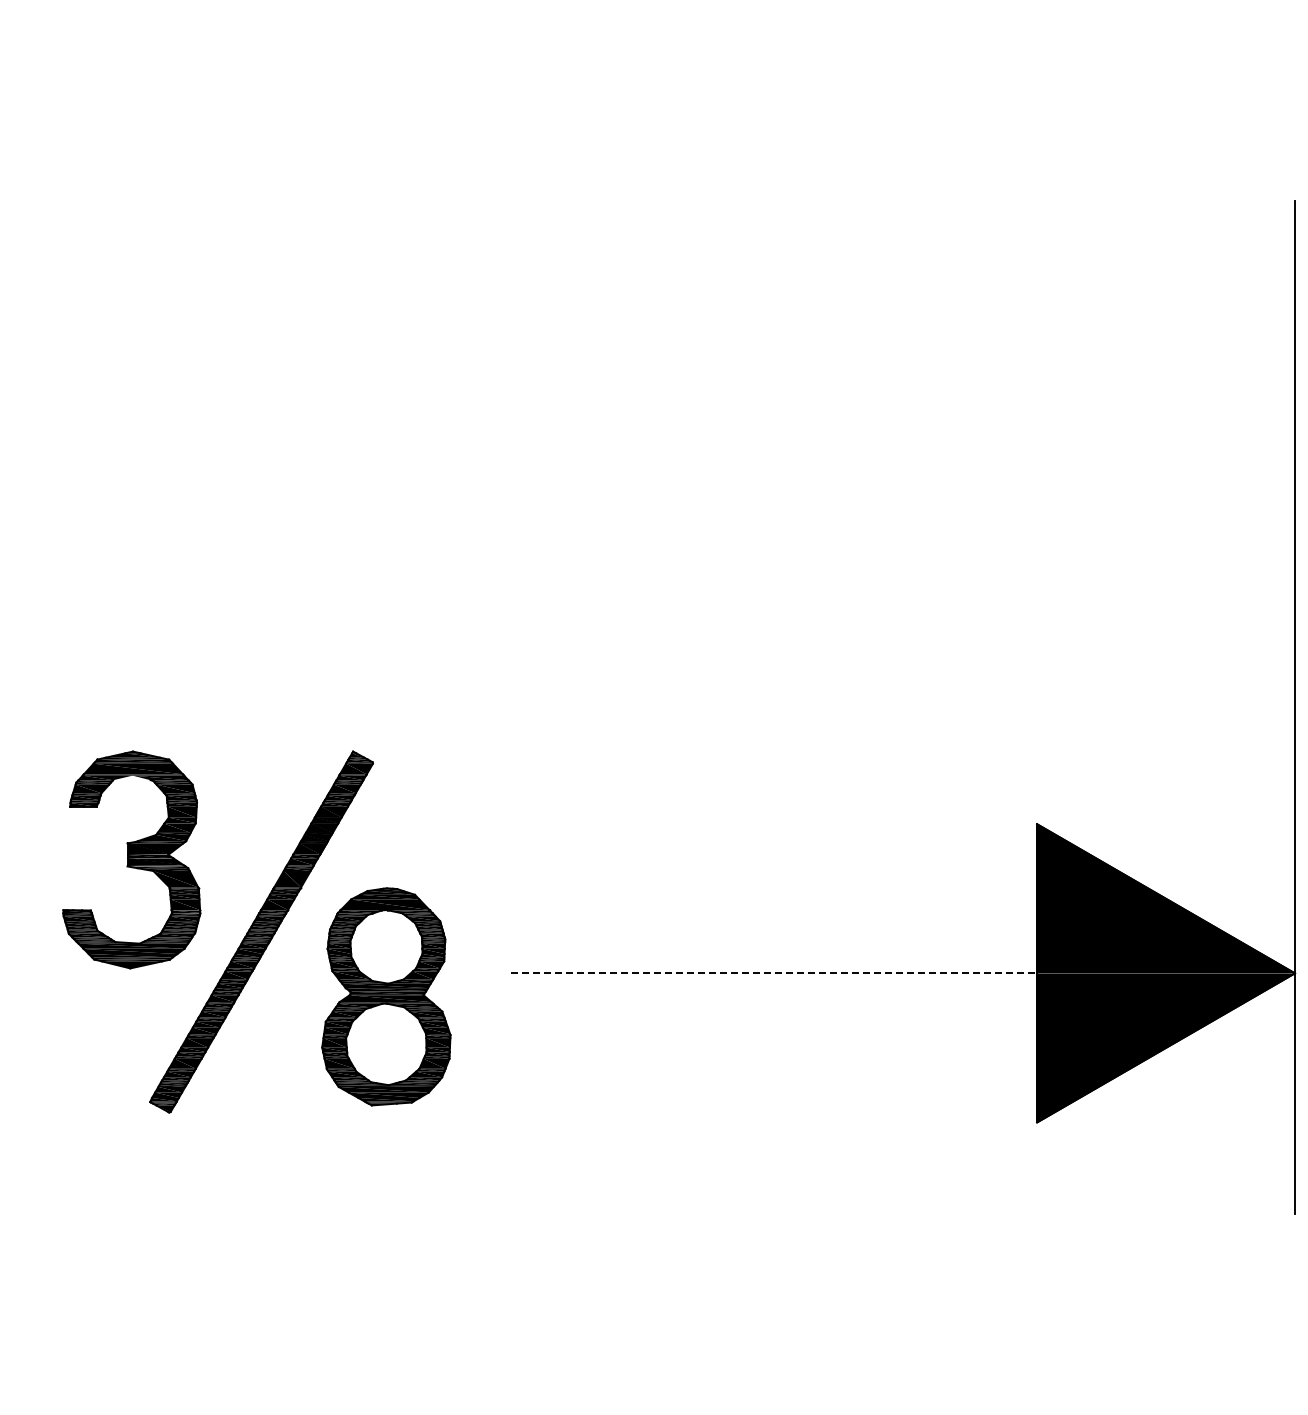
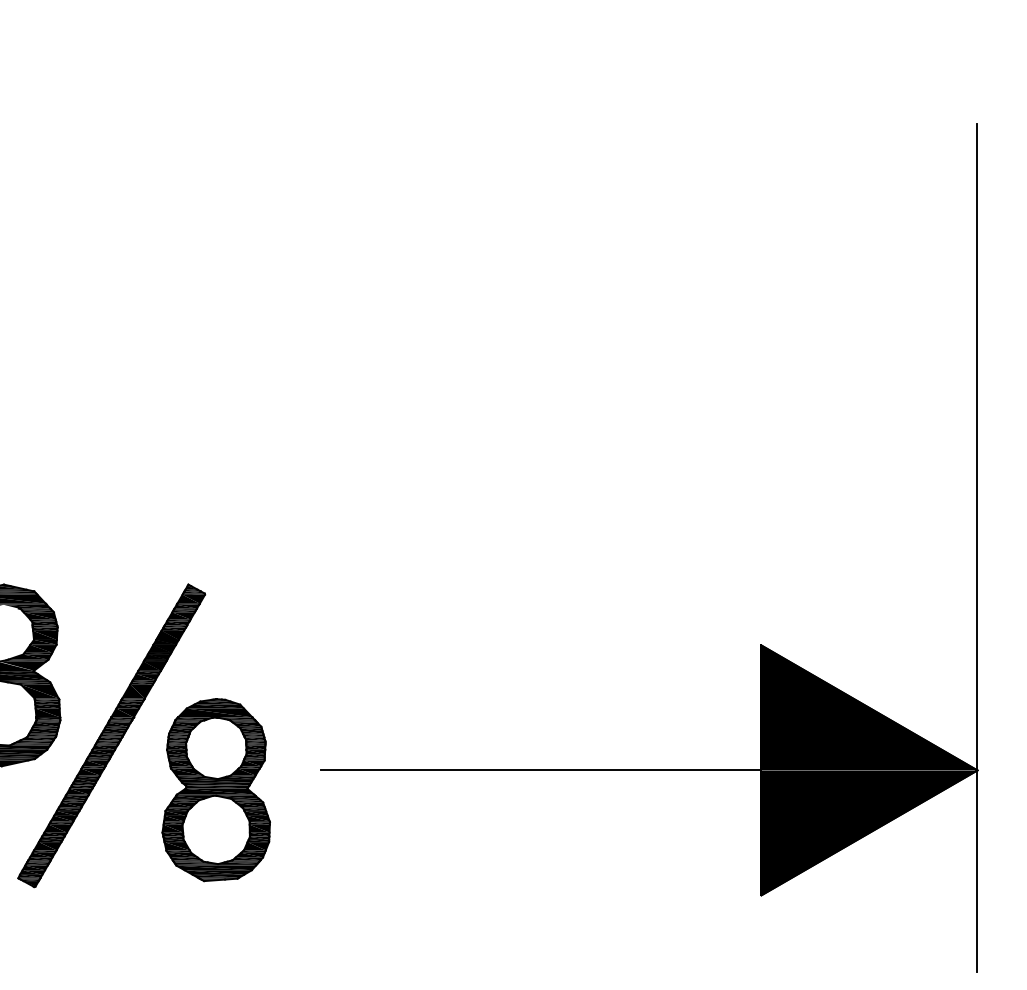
line: (774, 973) -> (541, 770), dashed -> solid

